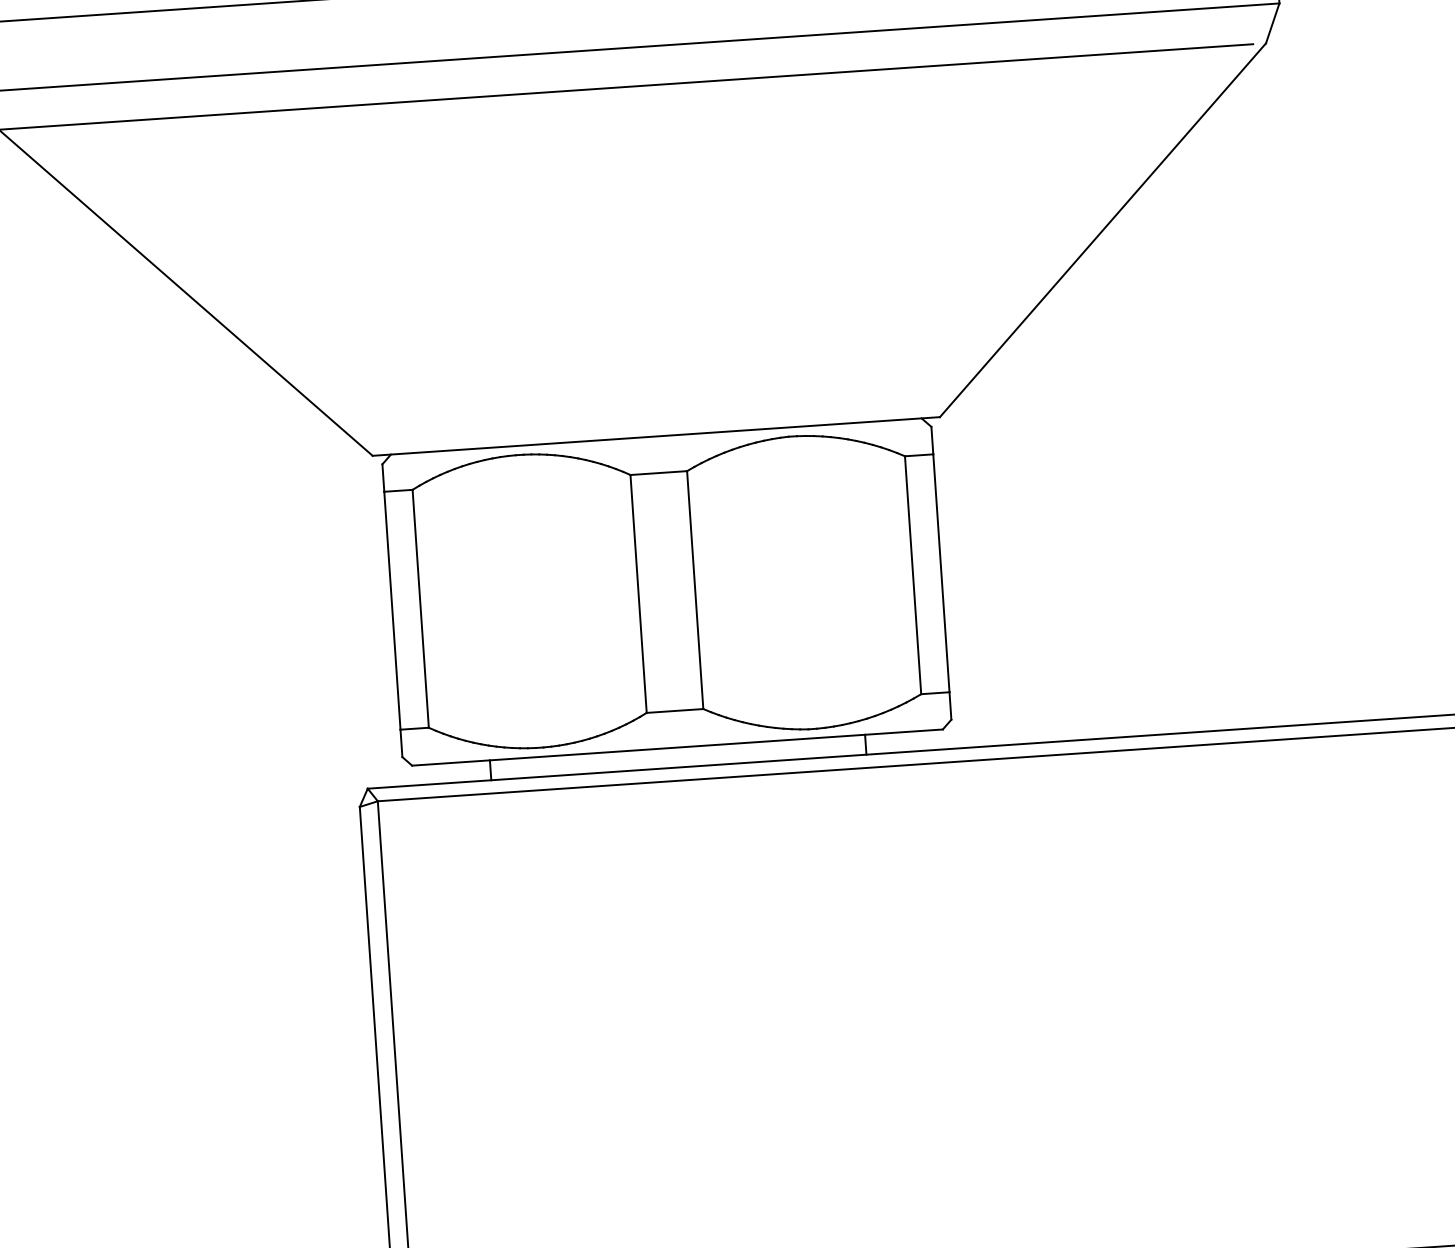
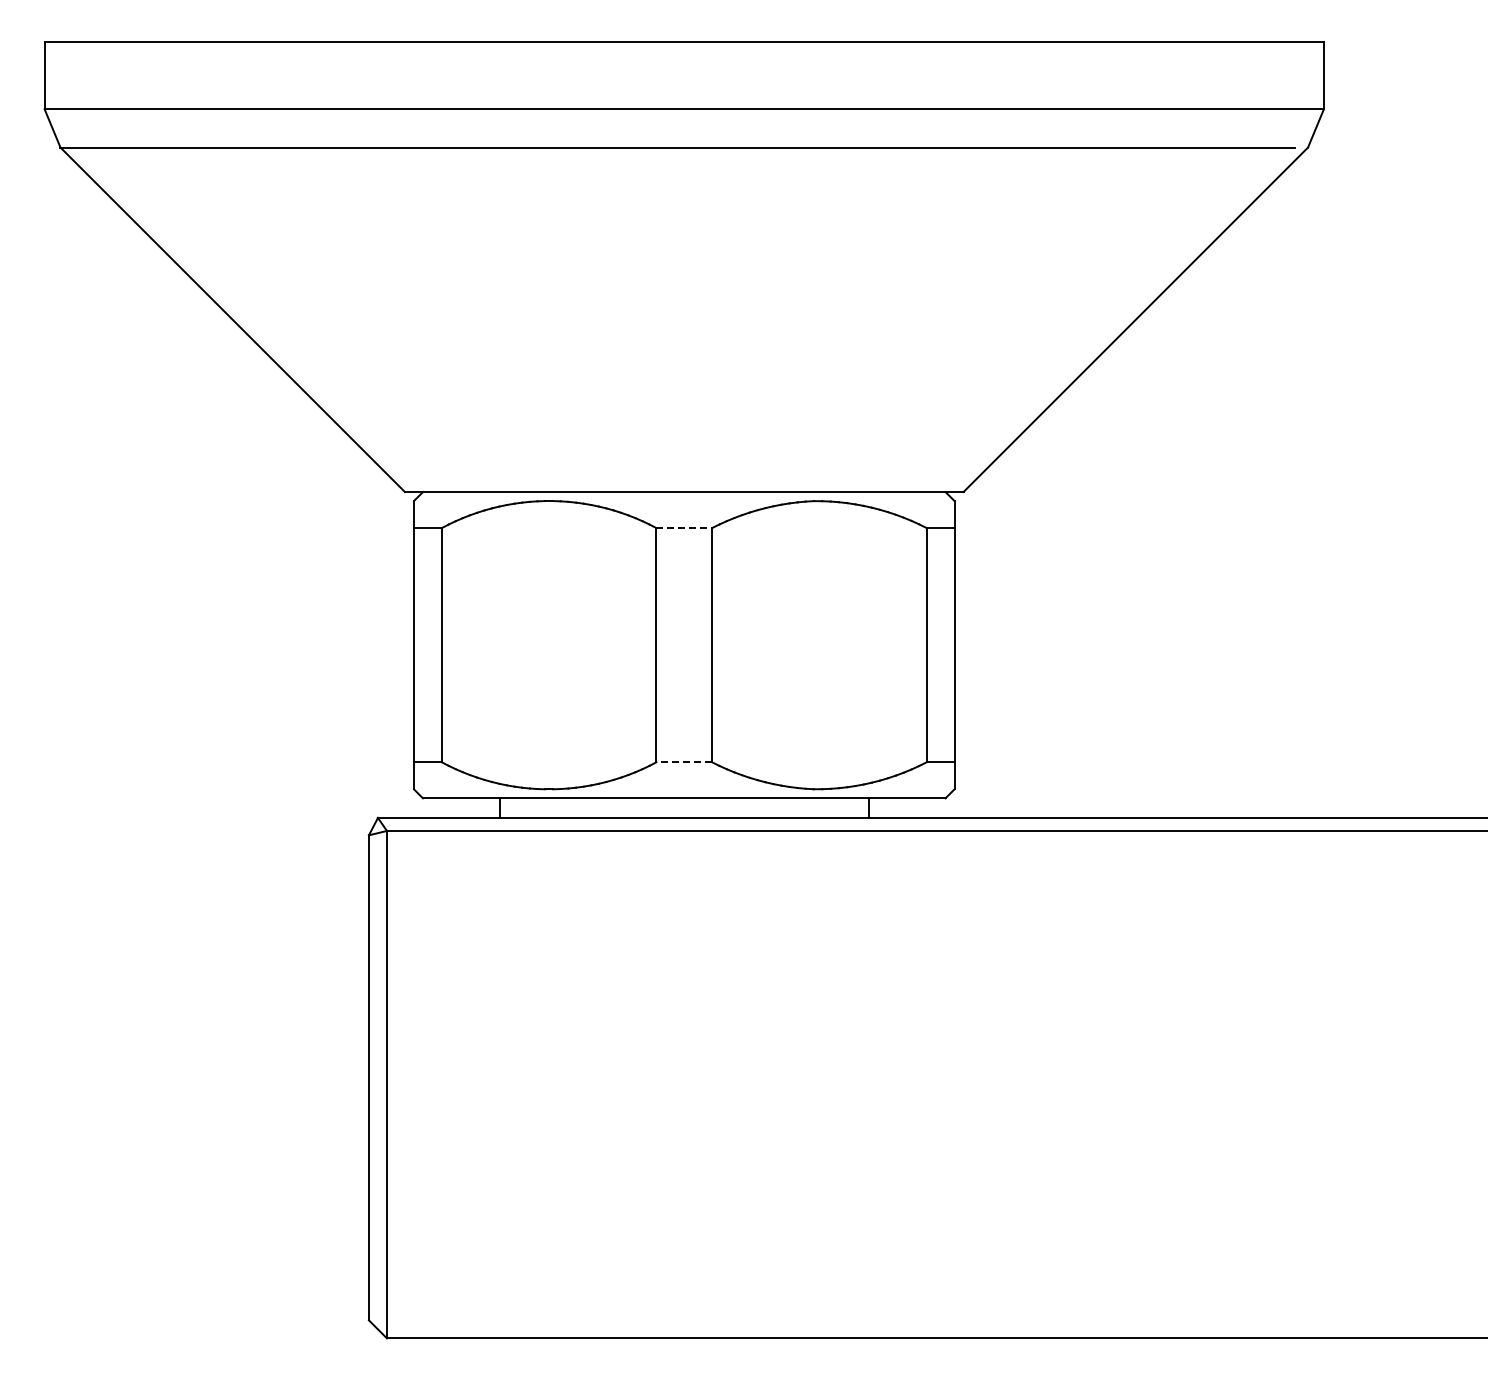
line: (659, 473) -> (684, 528), solid -> dashed
line: (675, 711) -> (684, 762), solid -> dashed

